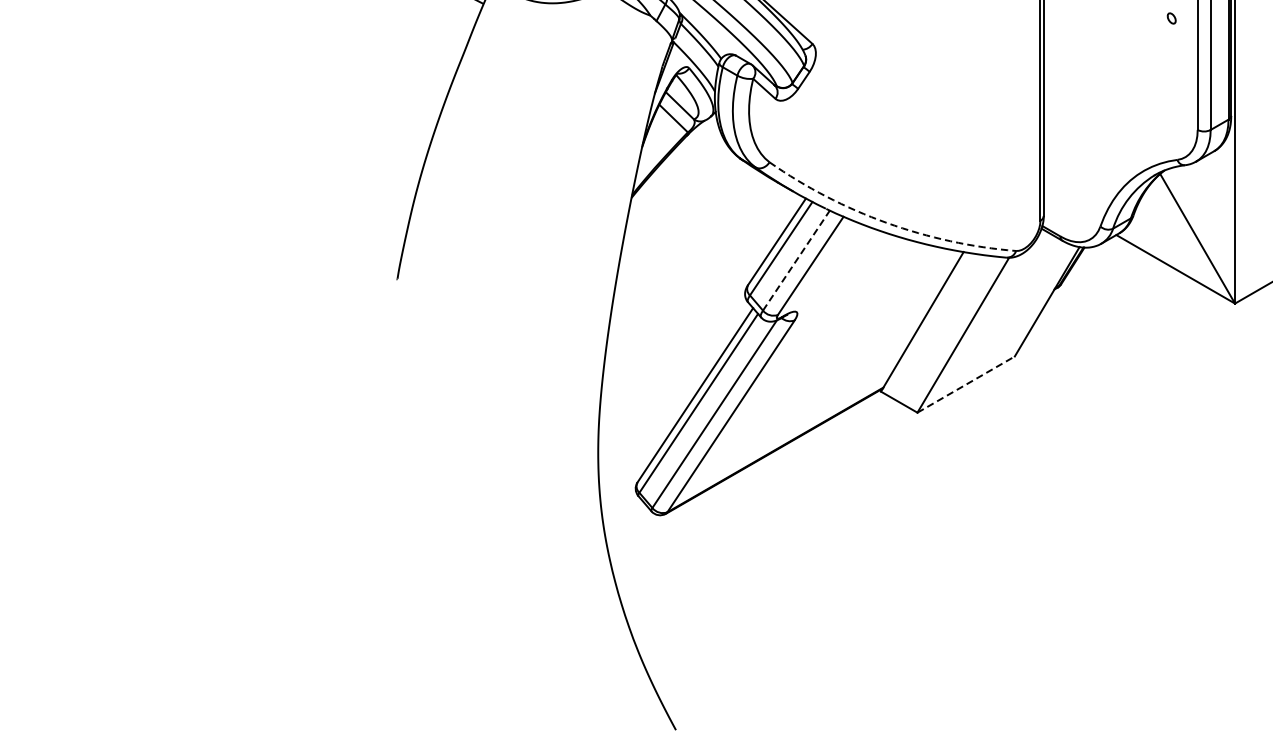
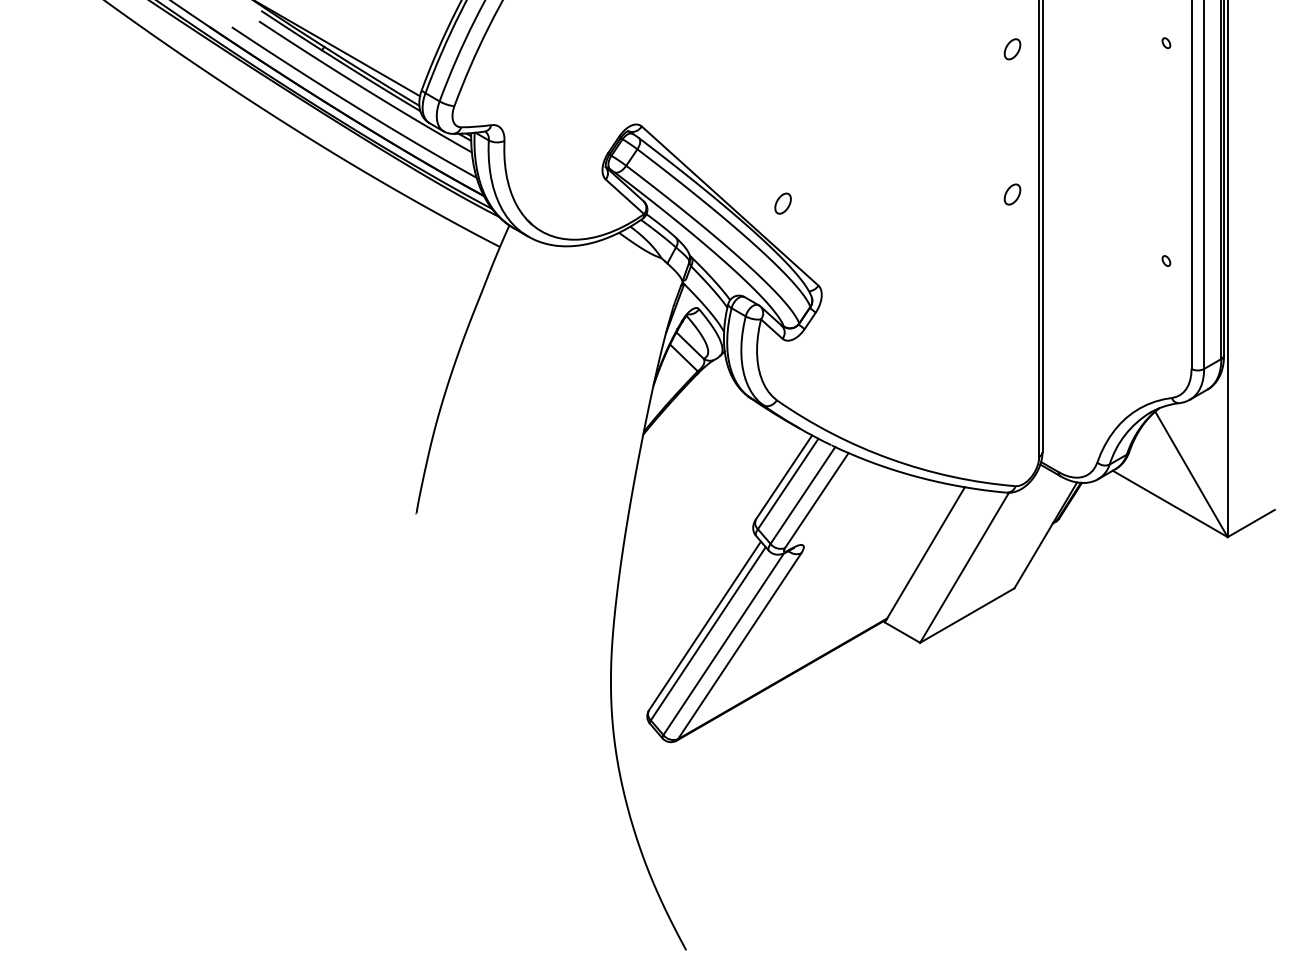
arc: (886, 223) -> (890, 459), dashed -> solid
line: (797, 260) -> (803, 495), dashed -> solid
line: (966, 384) -> (967, 615), dashed -> solid

